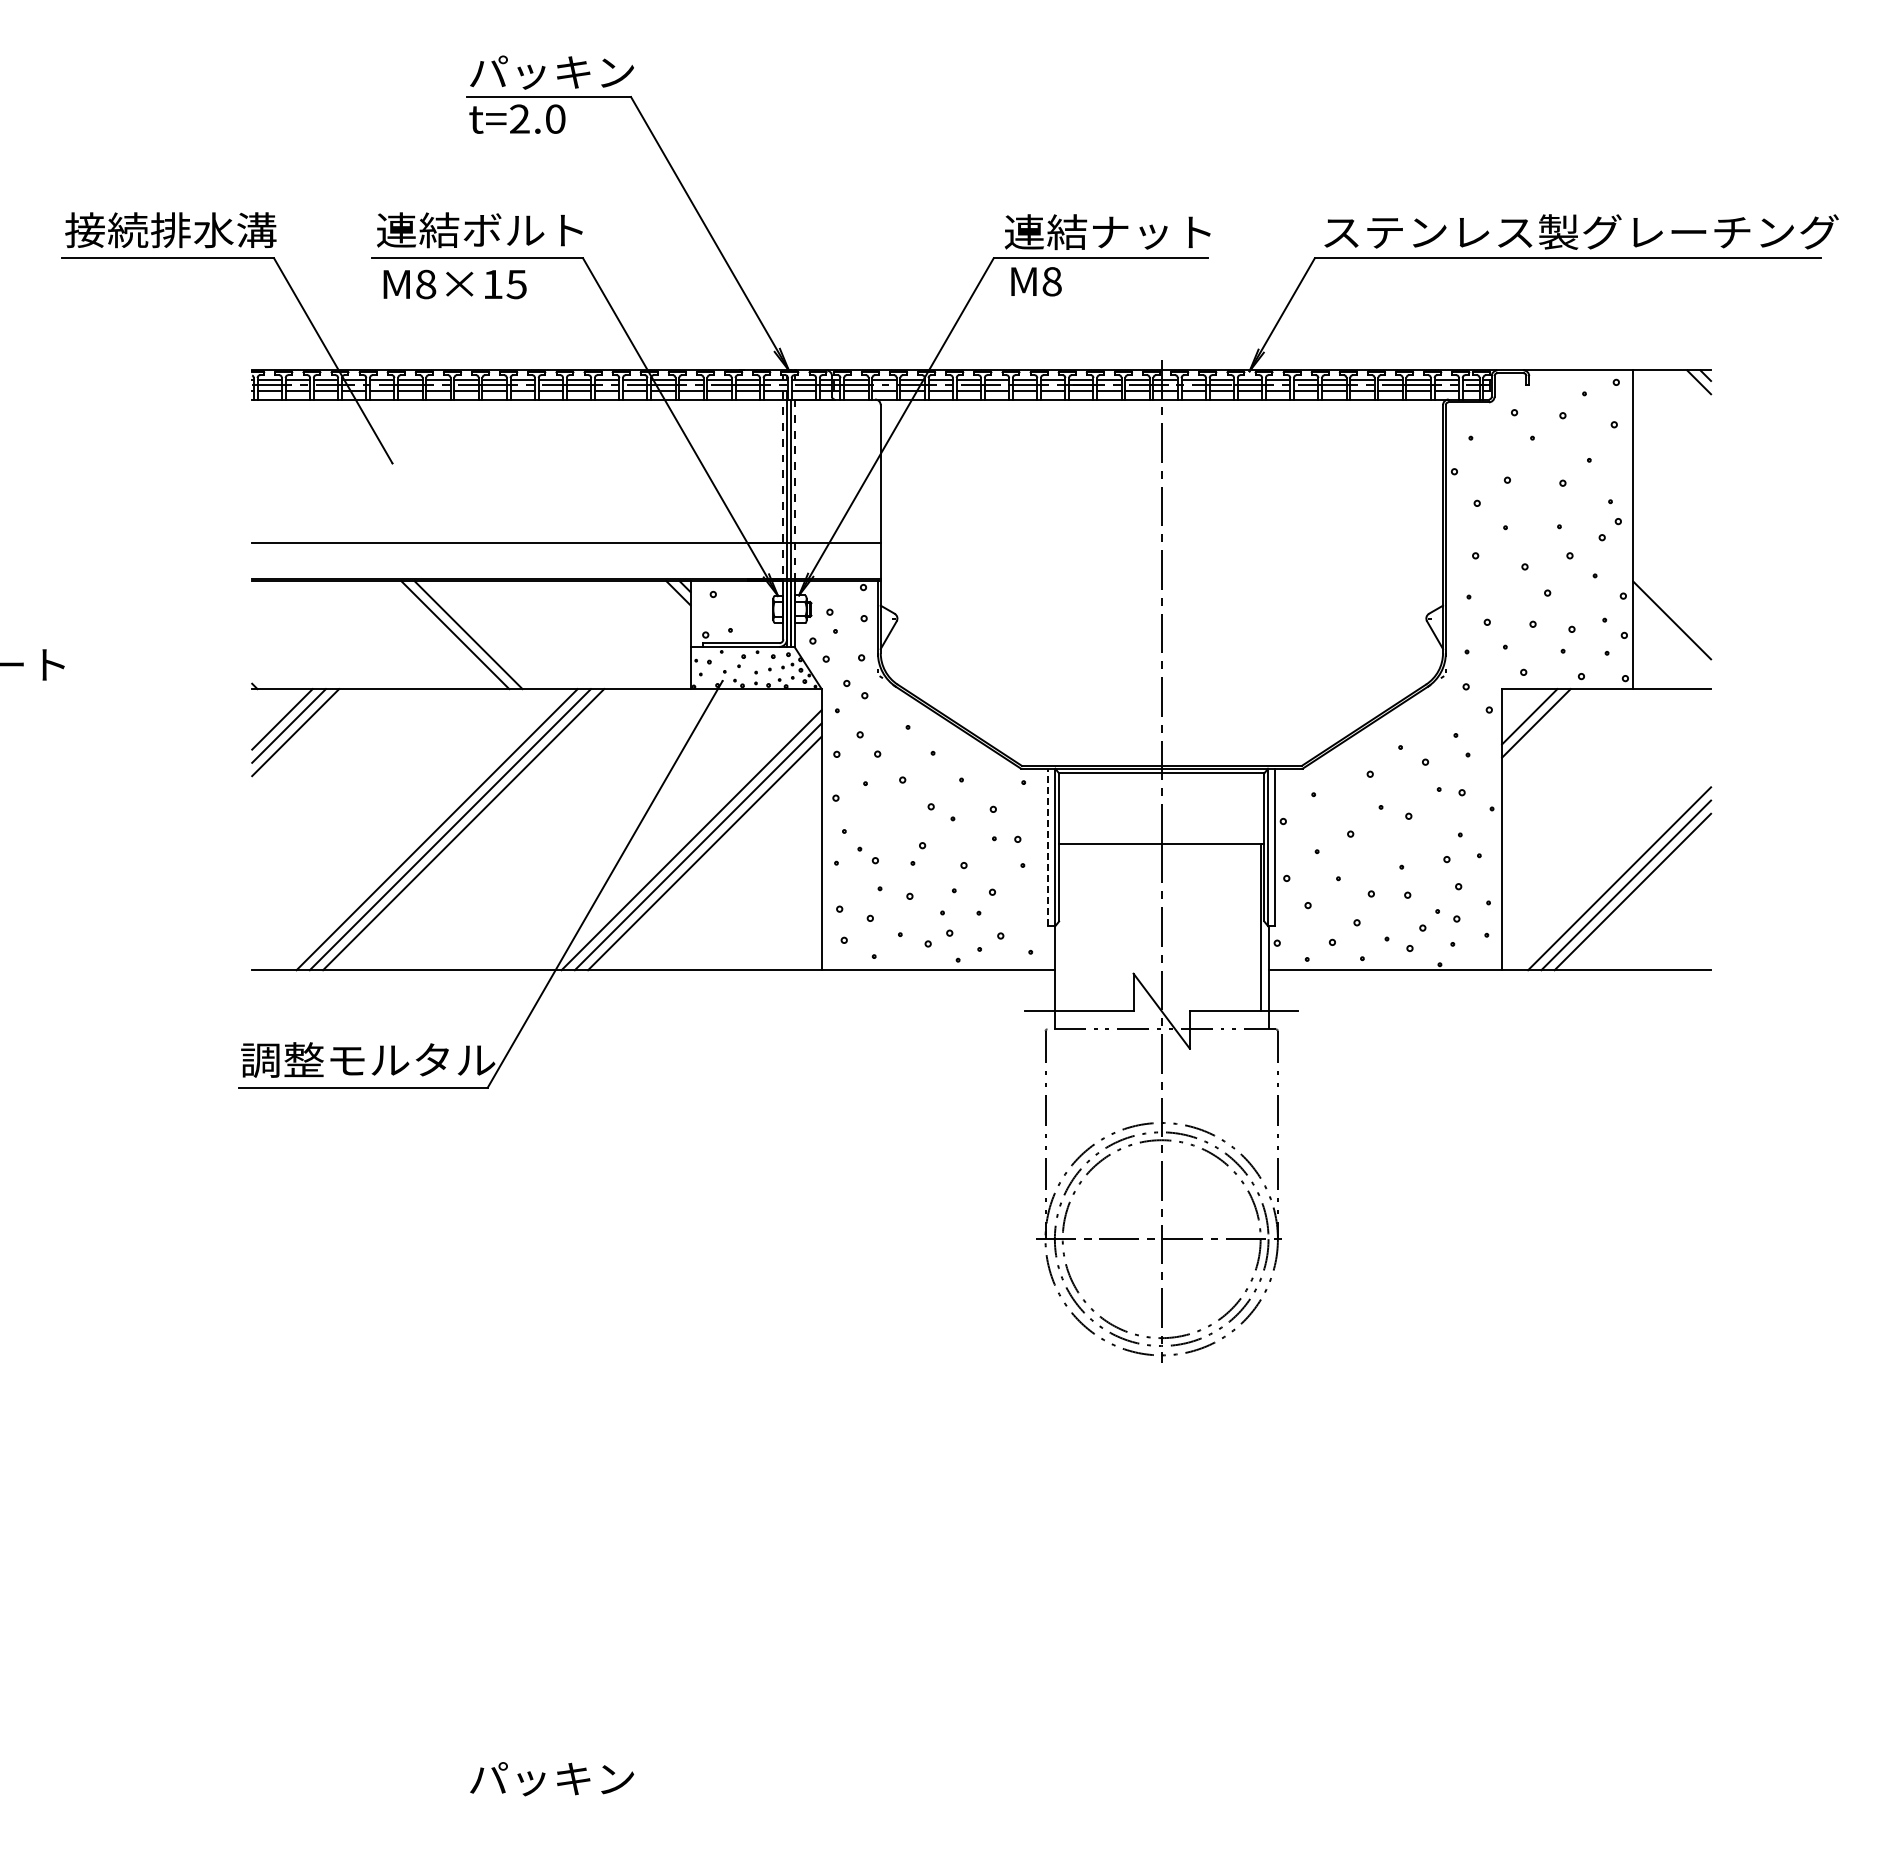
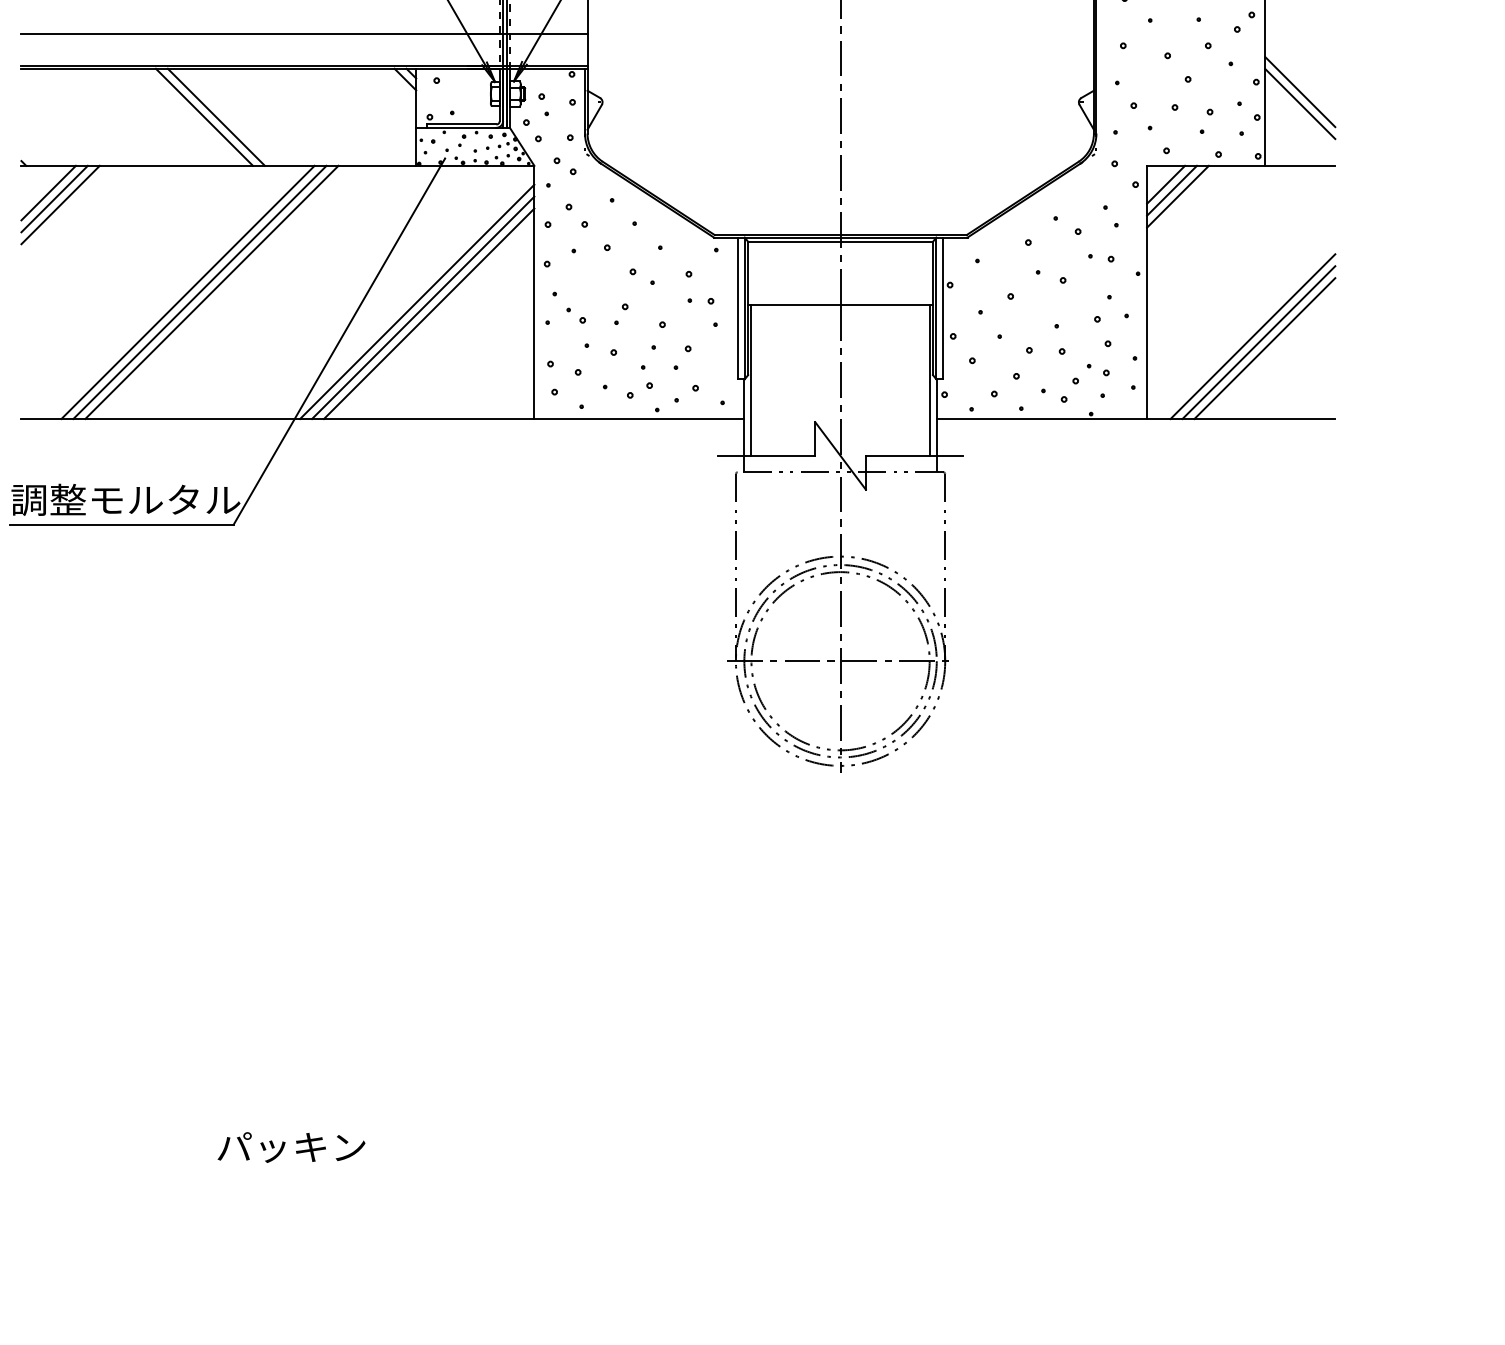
line: (1672, 607) -> (1300, 92), added
line: (1523, 710) -> (1166, 185), added
line: (1048, 847) -> (738, 308), dashed -> solid
line: (1062, 927) -> (751, 380), added

